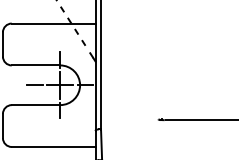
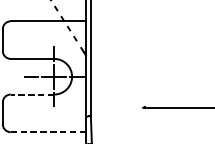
line: (35, 105) -> (32, 94), solid -> dashed
line: (53, 146) -> (48, 131), solid -> dashed

